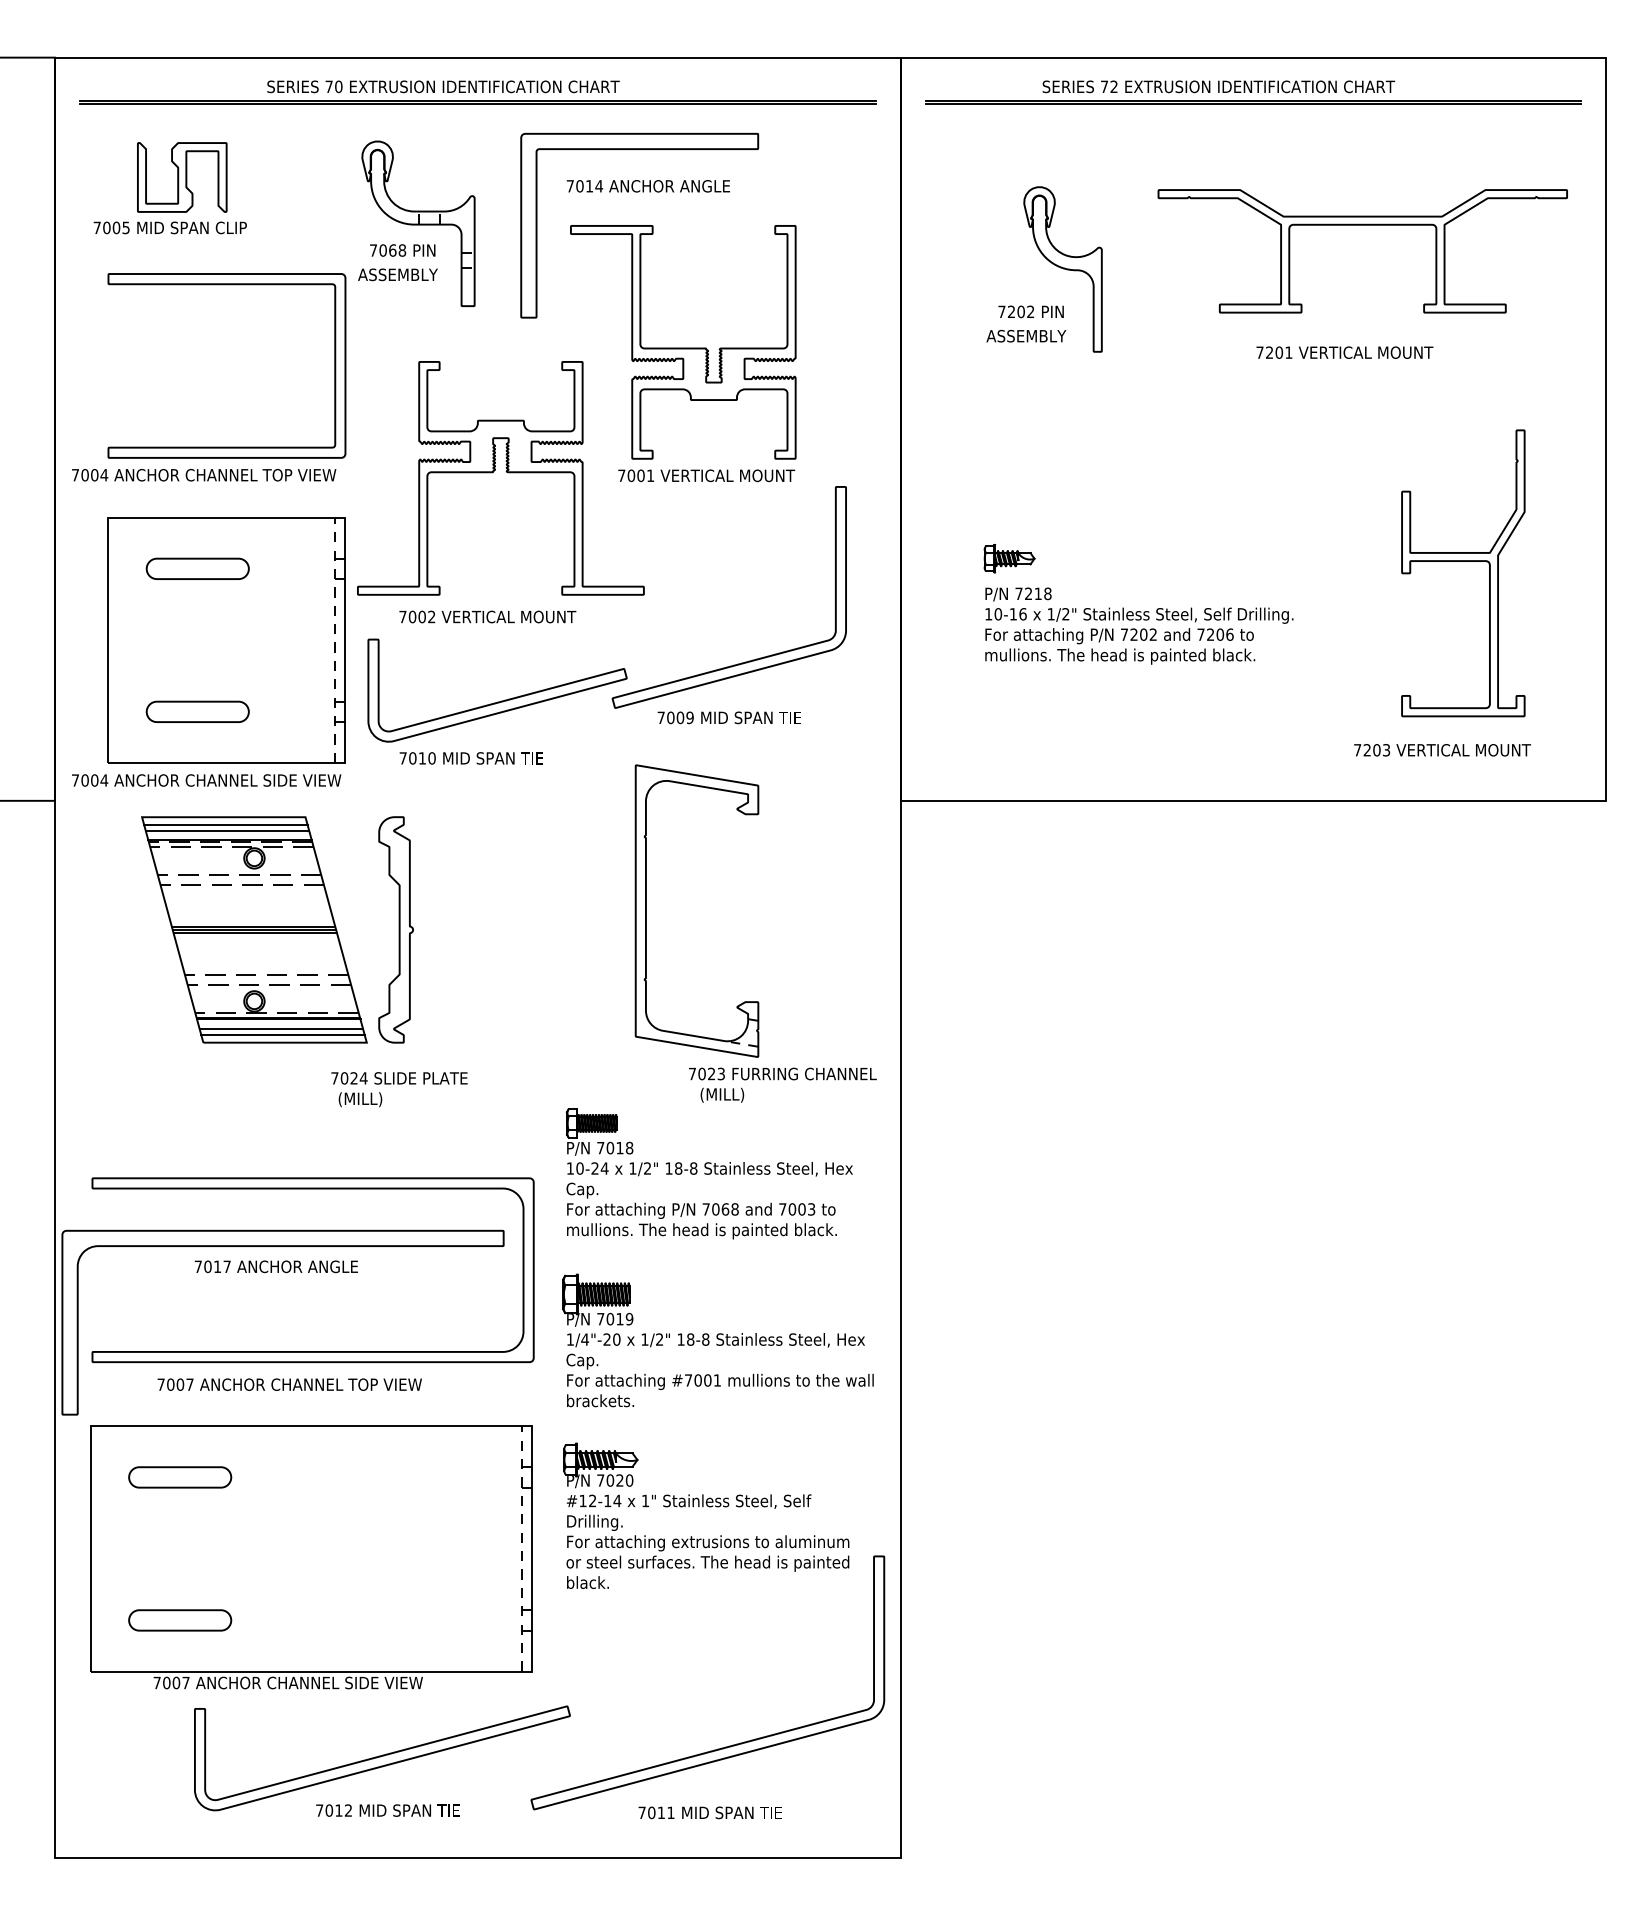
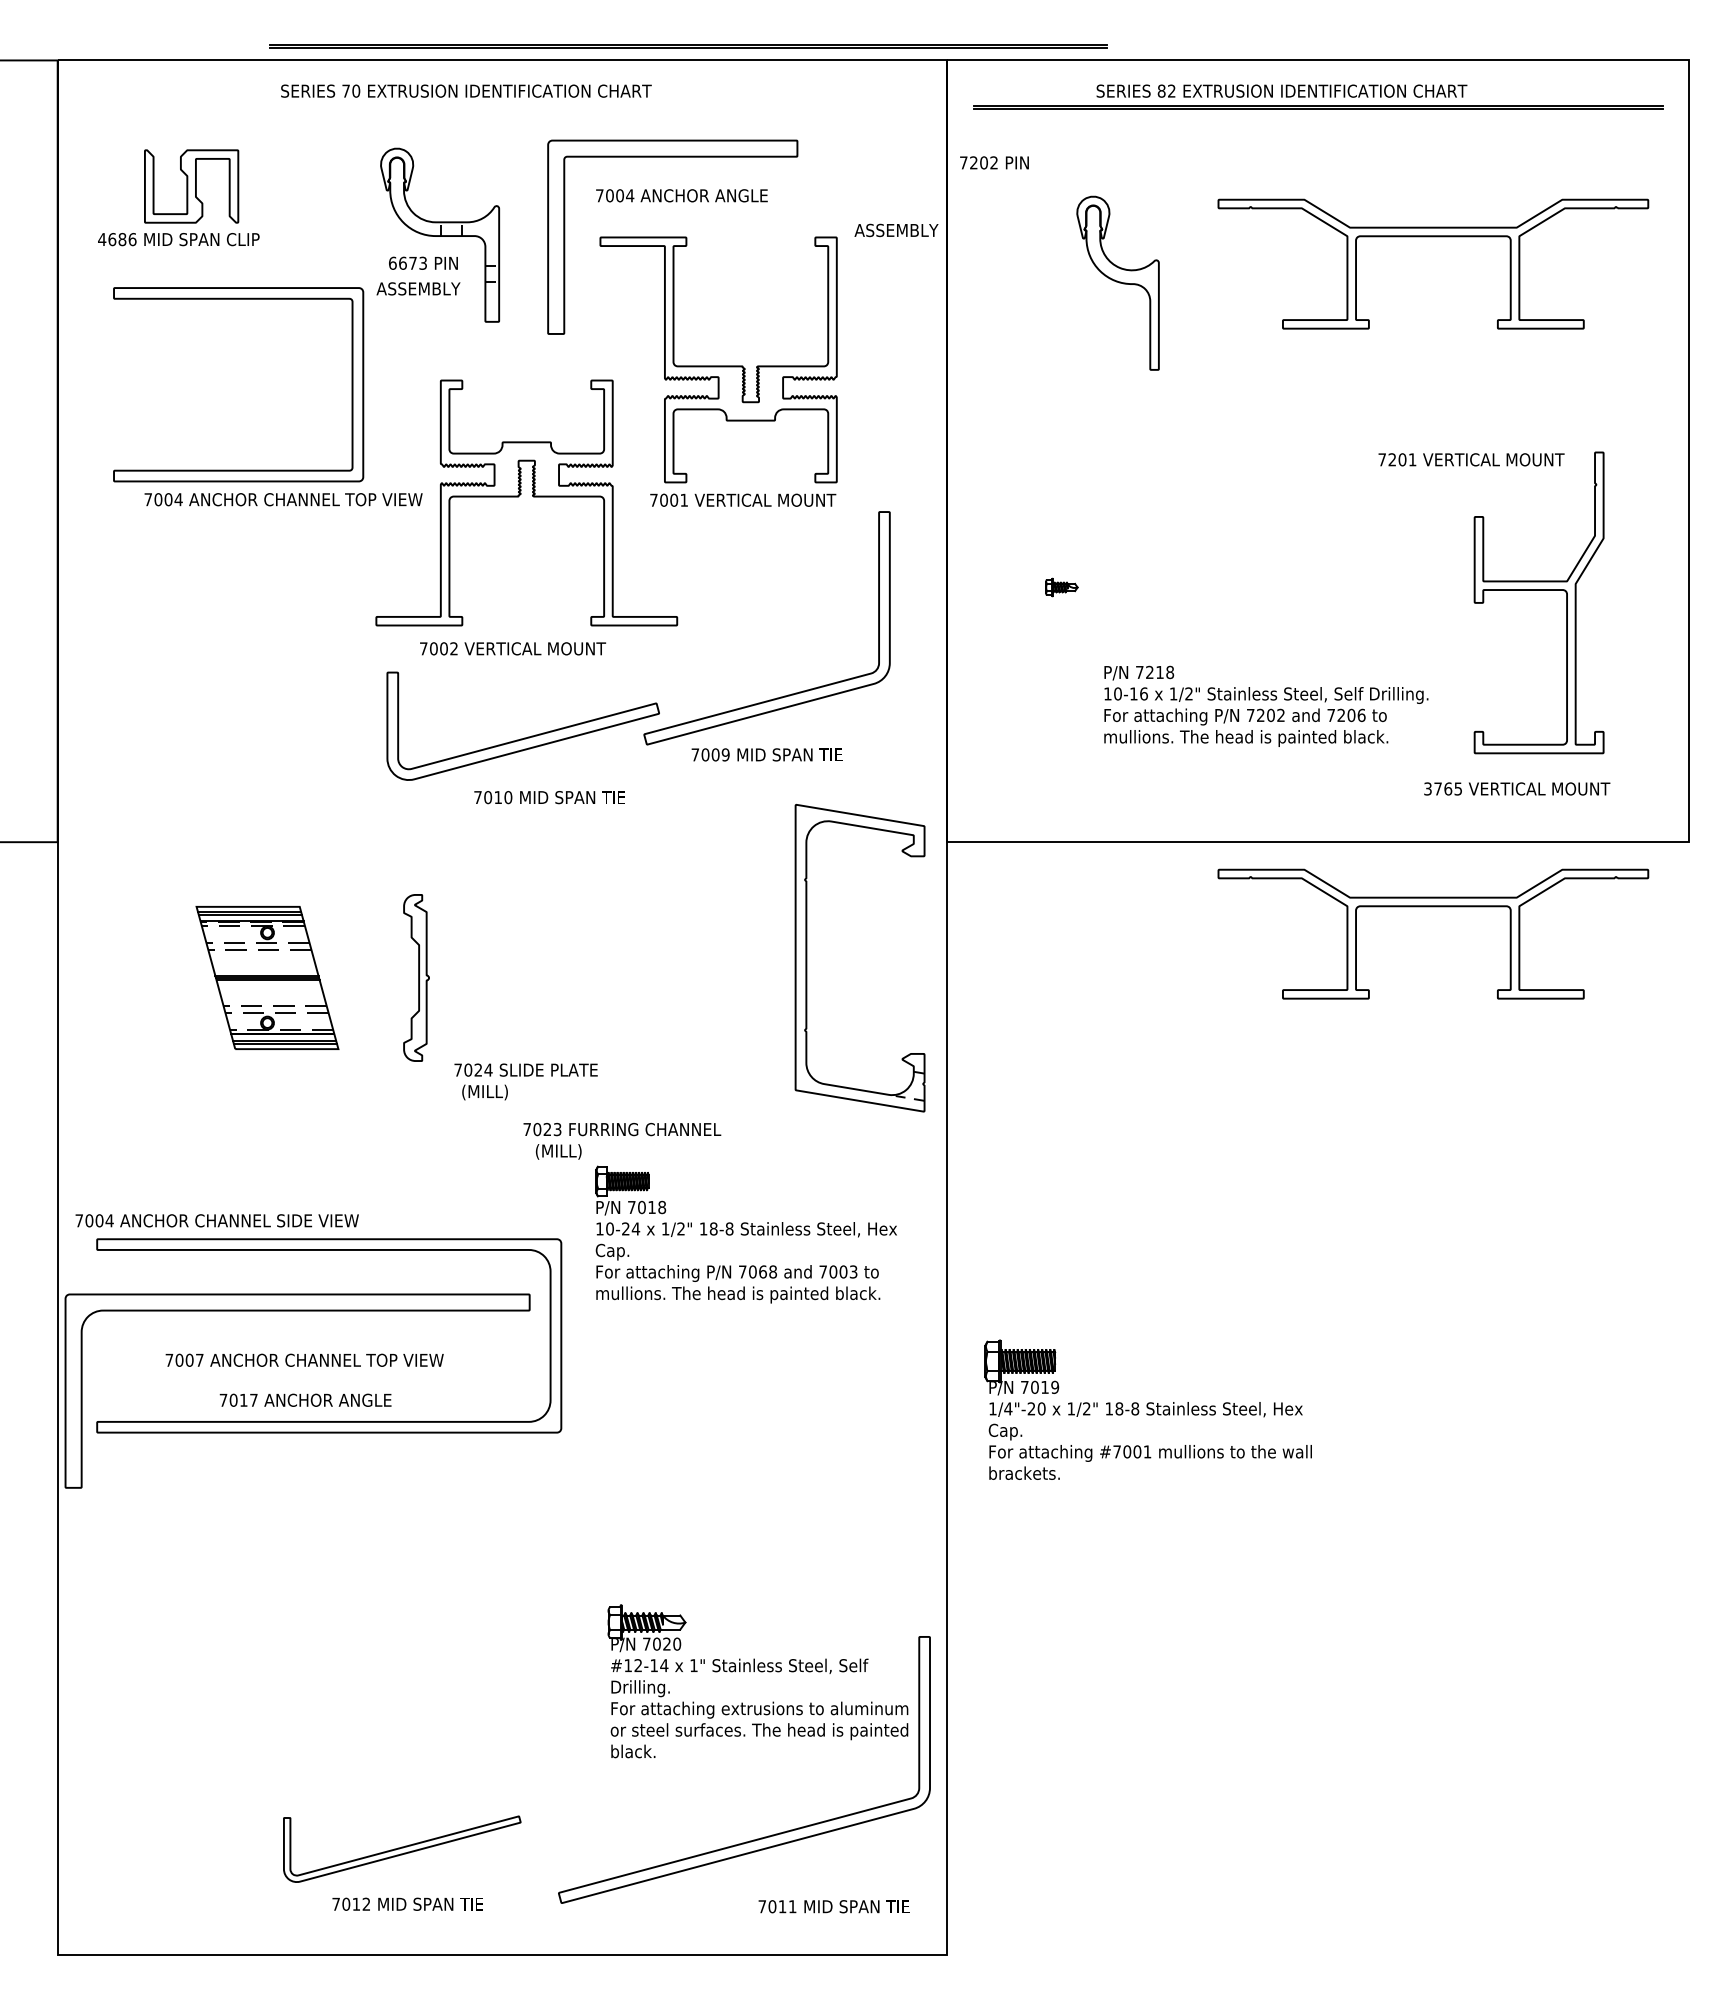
text: (1104, 86) -> (1161, 90), 72 -> 82
line: (477, 101) -> (688, 45), moved
text: (589, 186) -> (619, 195), 7014 -> 7004
text: (111, 227) -> (117, 239), 7005 -> 4686
text: (388, 249) -> (408, 262), 7068 -> 6673
text: (1031, 311) -> (994, 162), moved
text: (1026, 336) -> (896, 230), moved
text: (1344, 352) -> (1471, 459), moved
text: (204, 475) -> (283, 499), moved
part: (1009, 558) -> (1061, 587), size x0.6
text: (1139, 625) -> (1266, 705), moved
part: (226, 640) -> (238, 673), removed
text: (1372, 749) -> (1443, 788), 7203 -> 3765
text: (471, 758) -> (549, 797), moved
text: (205, 780) -> (216, 1220), moved
part: (1362, 862) -> (1433, 907), added
part: (647, 911) -> (807, 958), moved
part: (254, 929) -> (267, 977), size x0.6
part: (396, 929) -> (416, 977), size x0.7
text: (782, 1085) -> (622, 1141), moved
text: (398, 1089) -> (525, 1081), moved
text: (276, 1266) -> (305, 1399), moved
part: (717, 1340) -> (1147, 1409), moved
text: (289, 1383) -> (304, 1359), moved
part: (708, 1507) -> (760, 1672), moved
part: (311, 1556) -> (327, 1637), removed
part: (382, 1757) -> (402, 1848), size x0.6
text: (709, 1812) -> (833, 1906), moved

